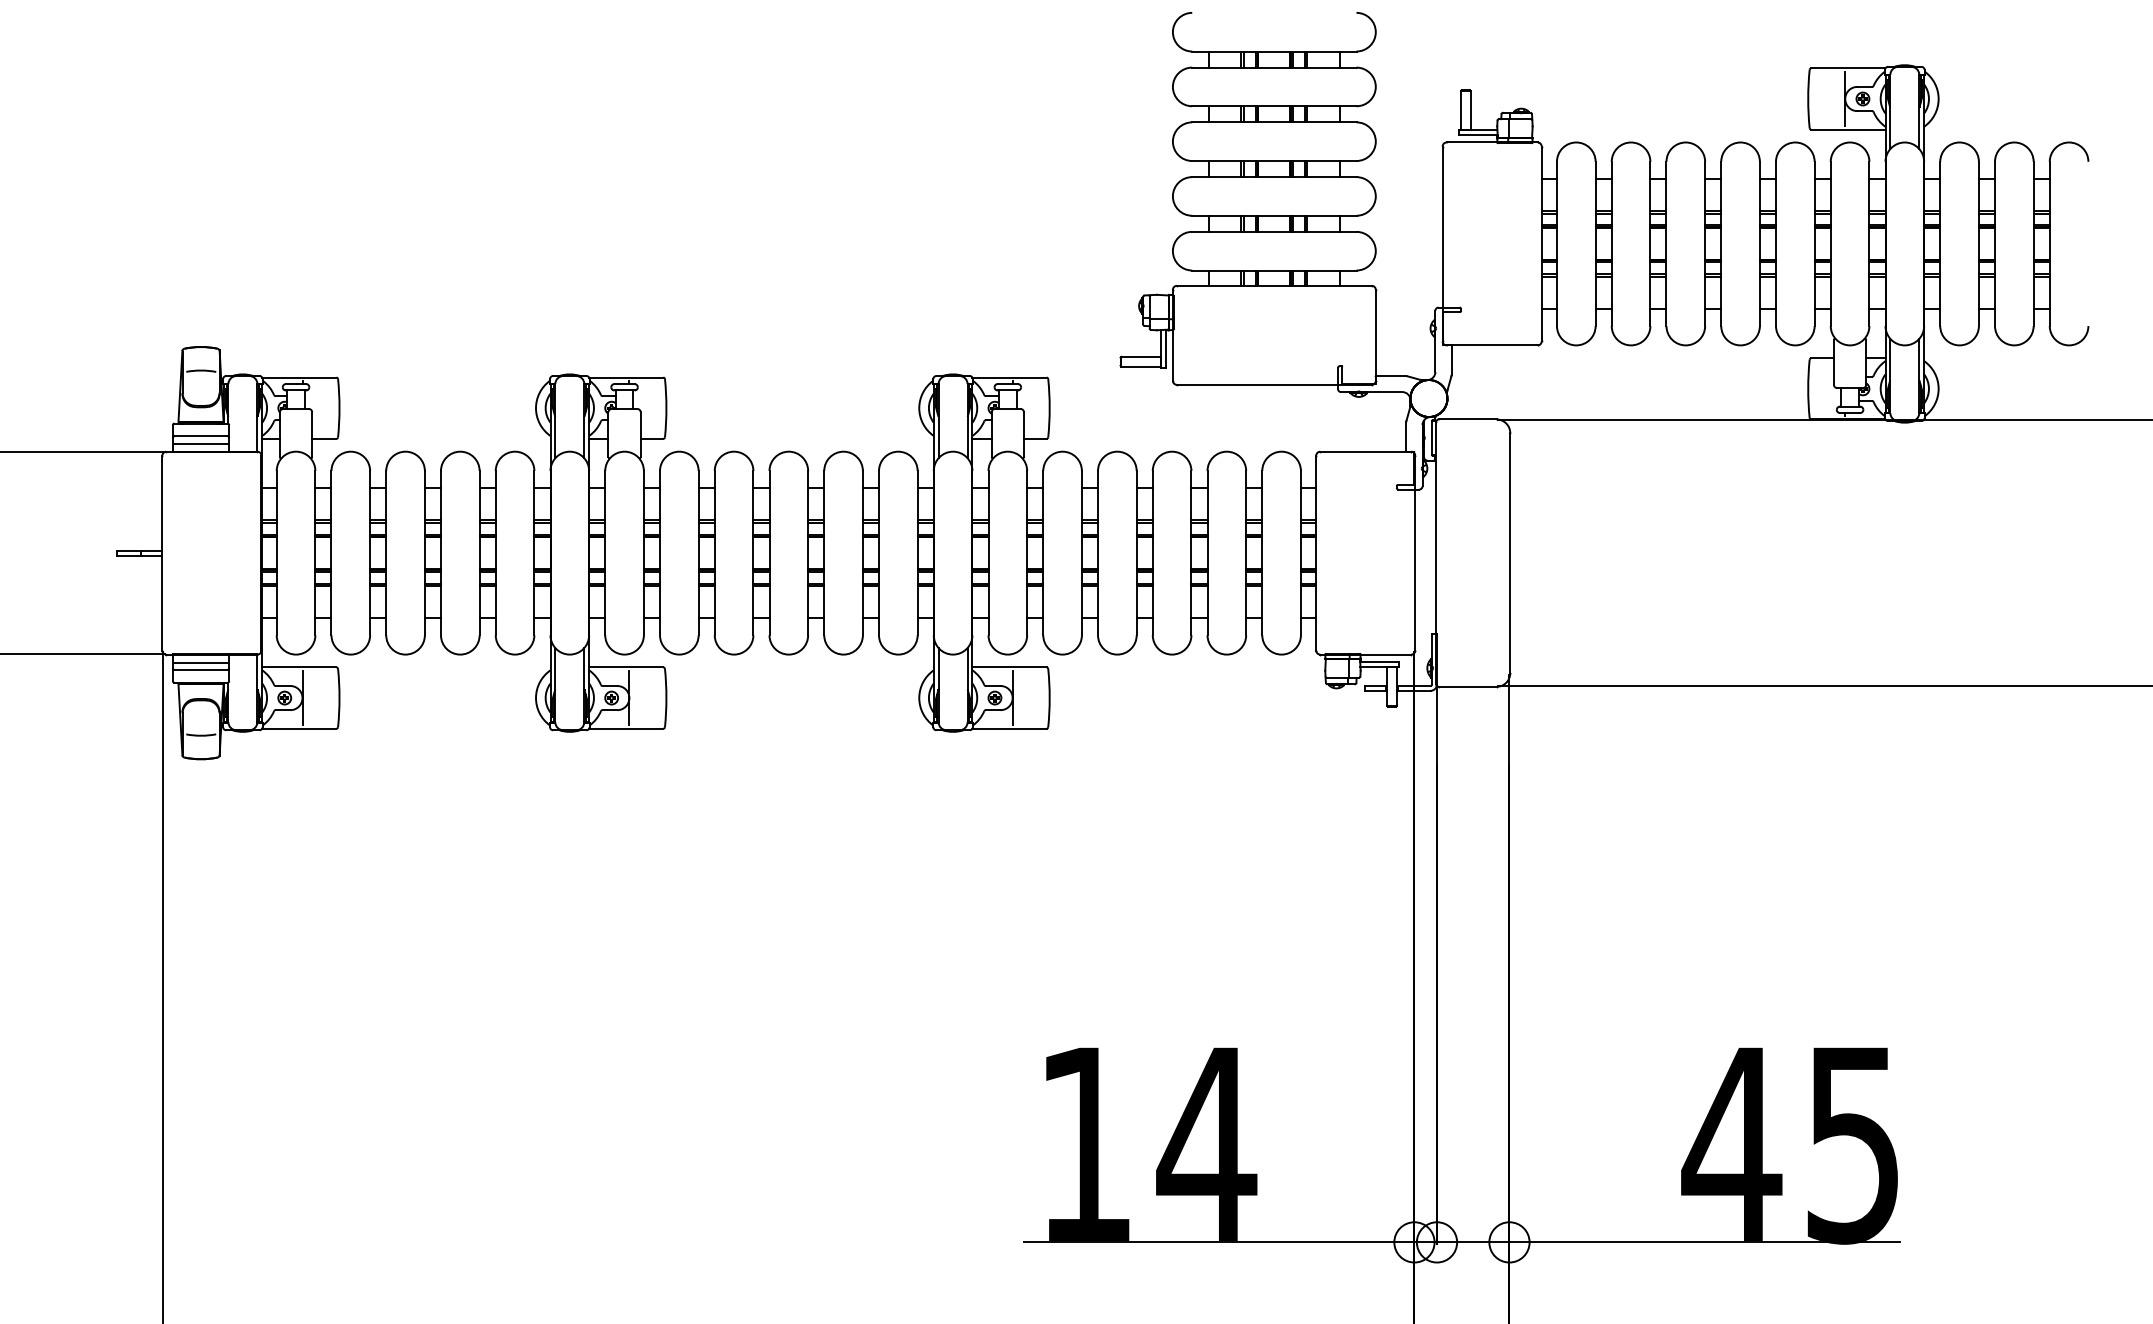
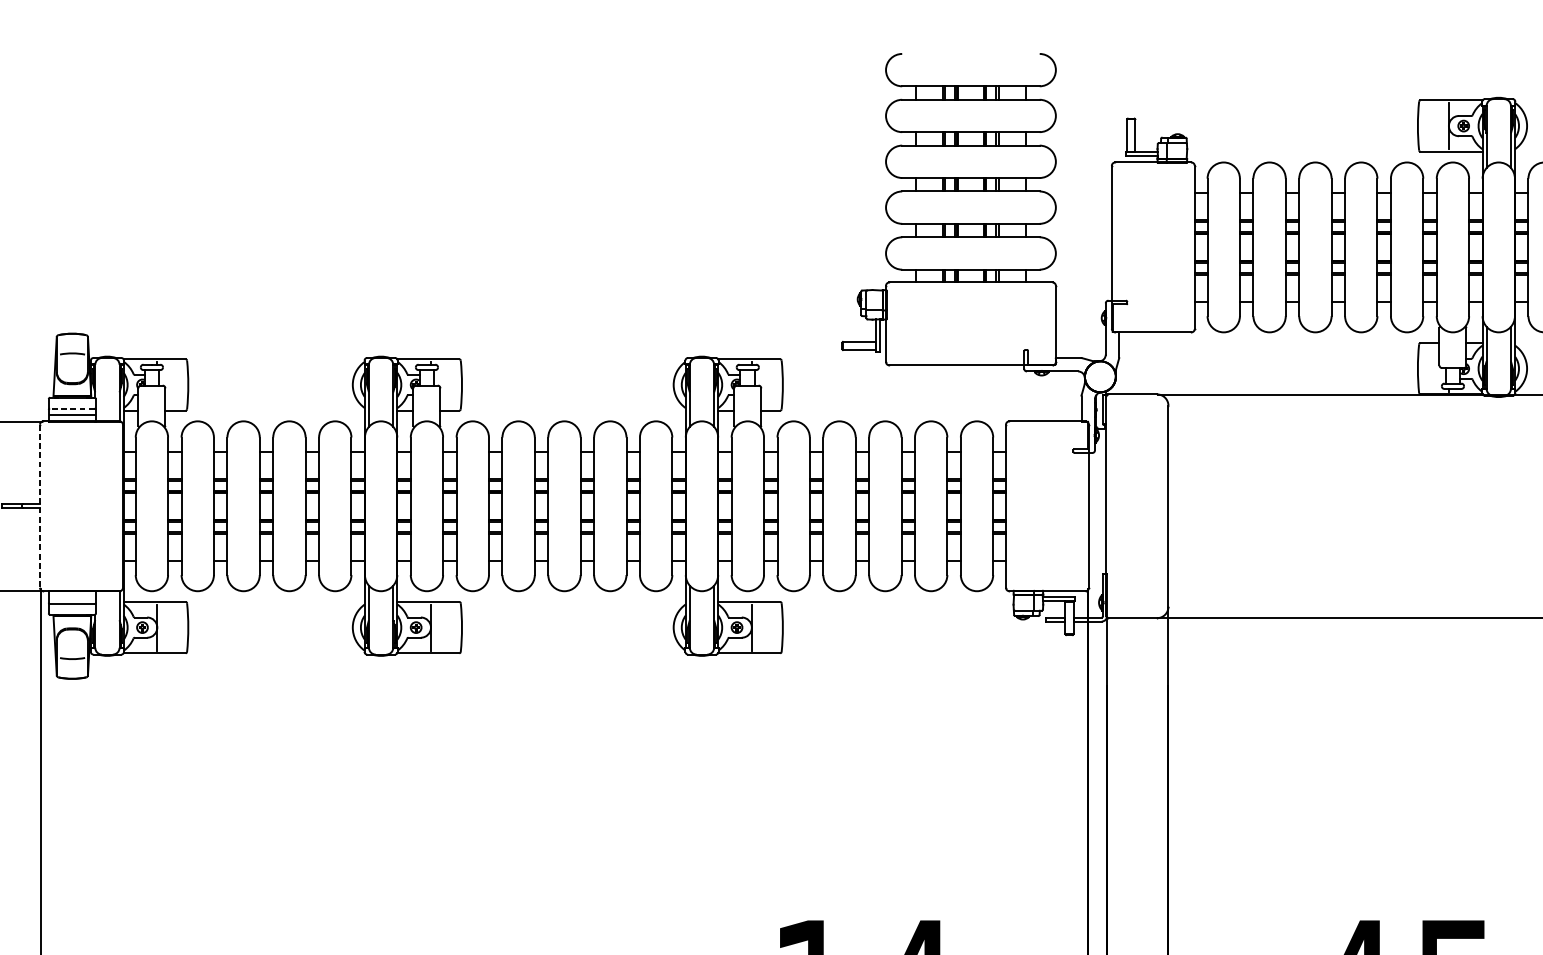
line: (201, 436) -> (72, 408), solid -> dashed
line: (162, 553) -> (40, 506), solid -> dashed
line: (200, 662) -> (71, 597), removed

